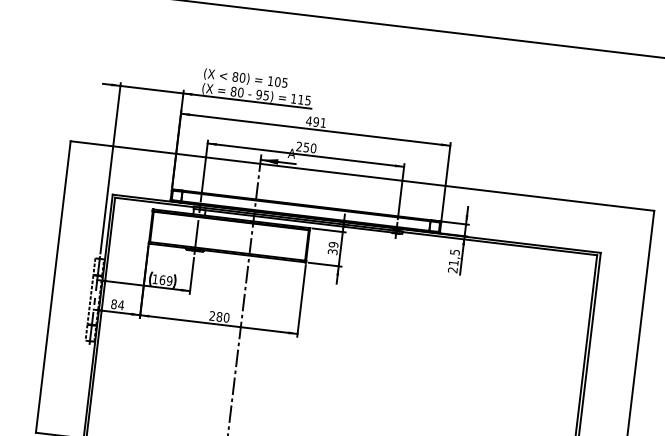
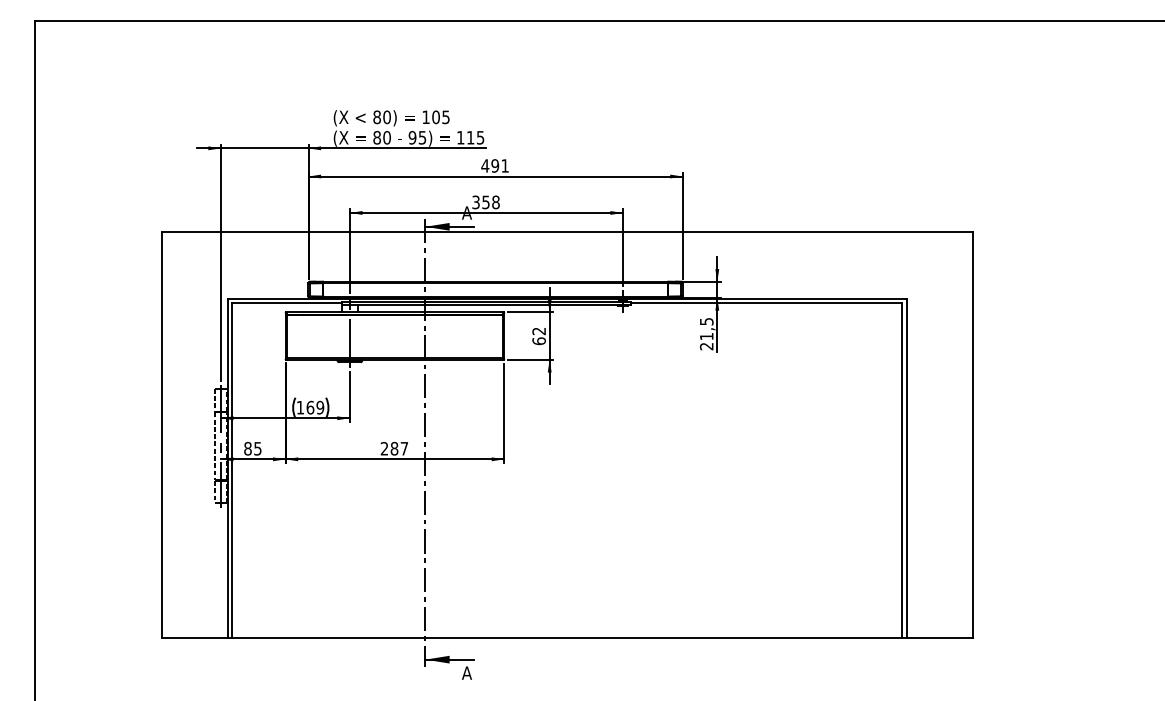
text: (306, 147) -> (485, 202), 250 -> 358
text: (332, 248) -> (538, 336), 39 -> 62
text: (120, 304) -> (257, 448), 84 -> 85
text: (226, 317) -> (404, 448), 280 -> 287

